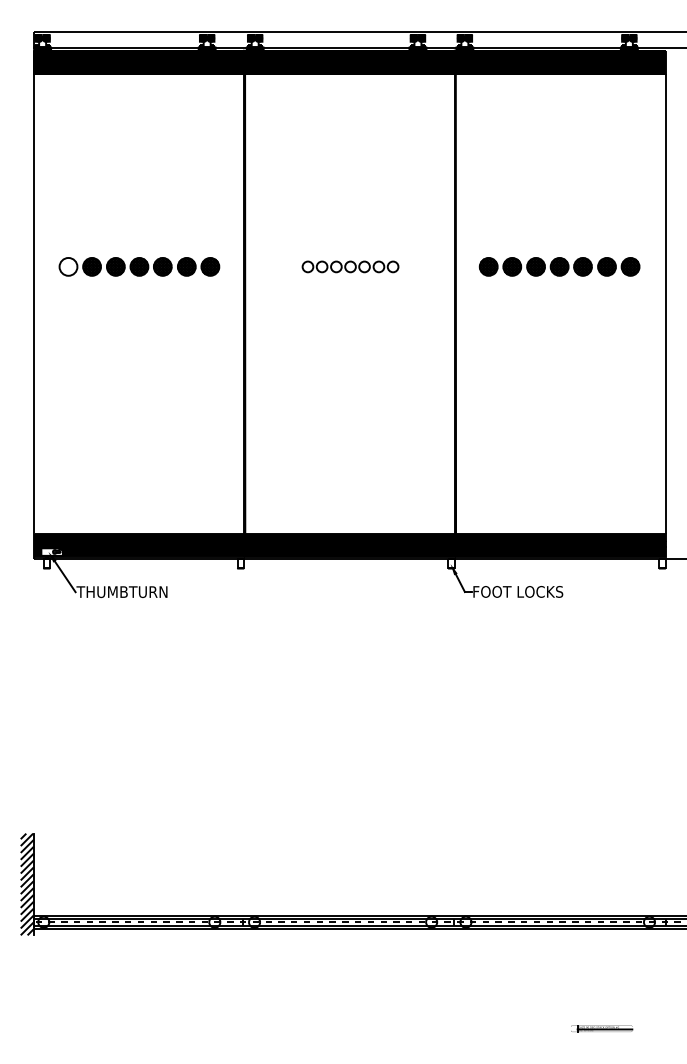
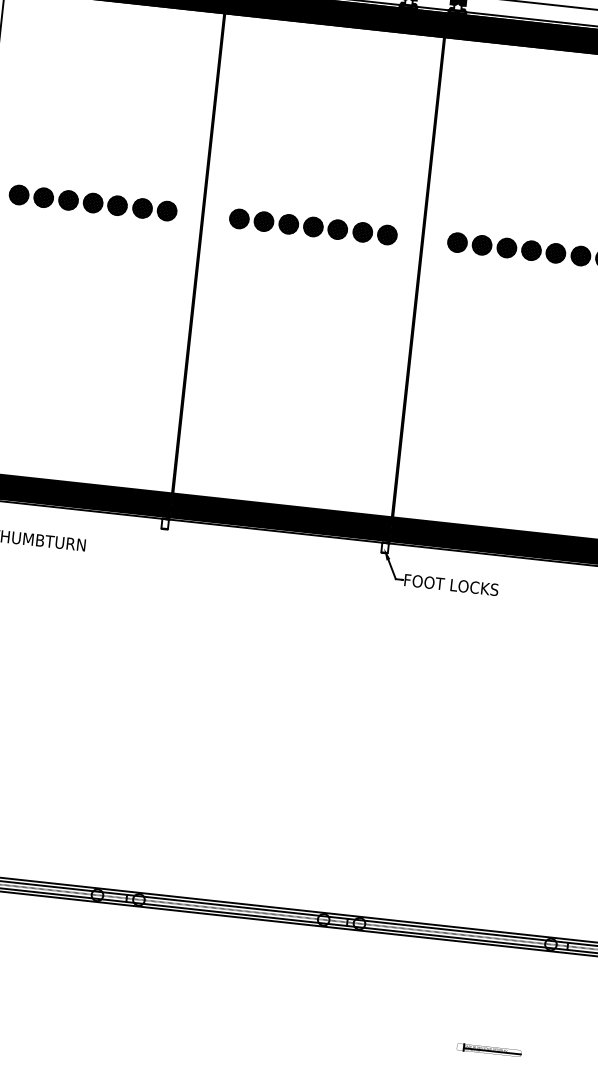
hatch: (68, 266) -> (19, 194), added
part: (350, 266) -> (313, 226), size x1.67

